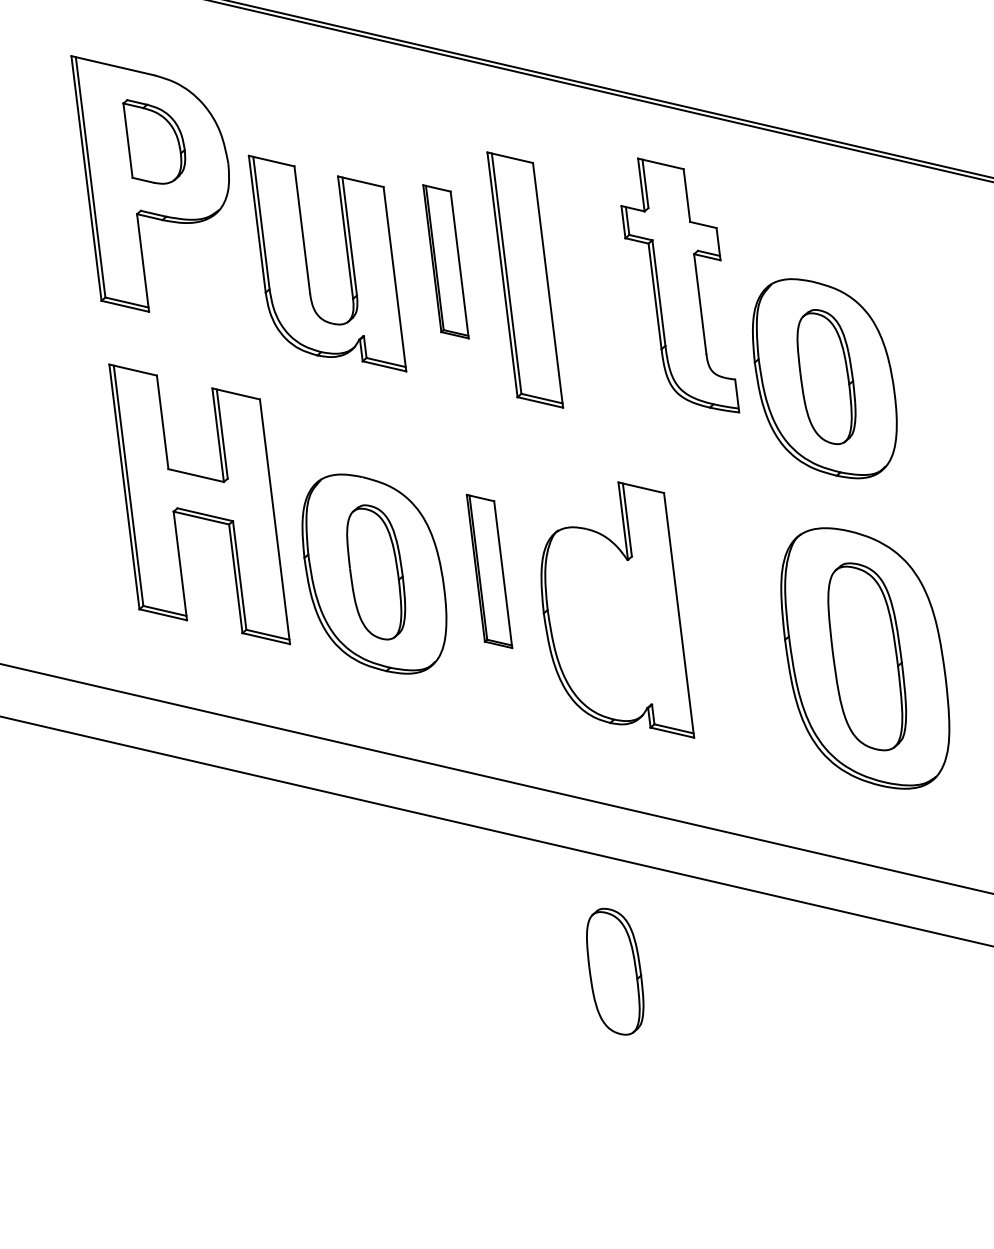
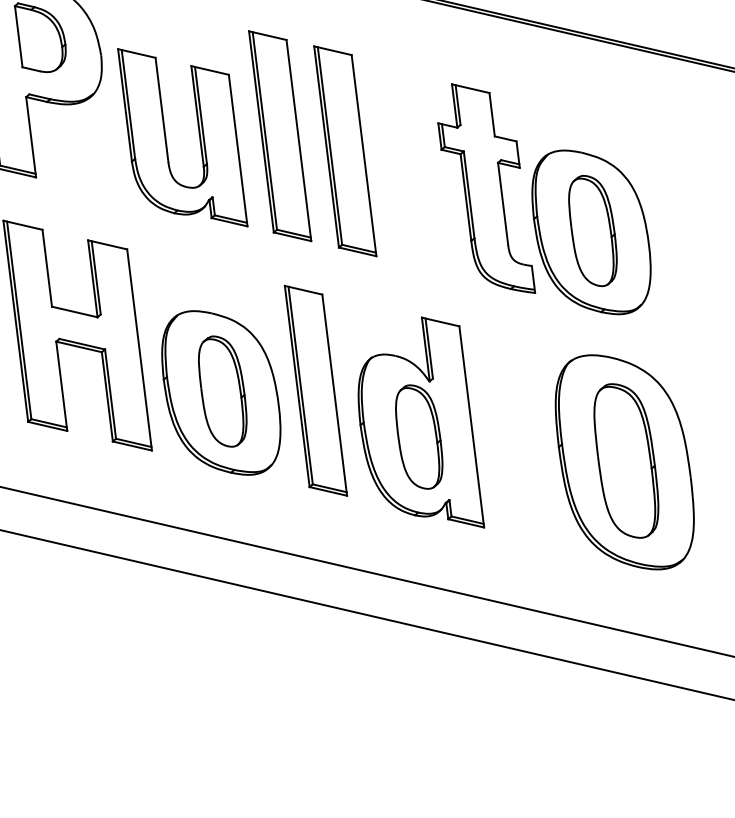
part: (445, 261) -> (279, 136), size x1.67
part: (680, 285) -> (486, 188), moved
part: (489, 571) -> (315, 390), size x1.67
part: (615, 971) -> (419, 436), moved

